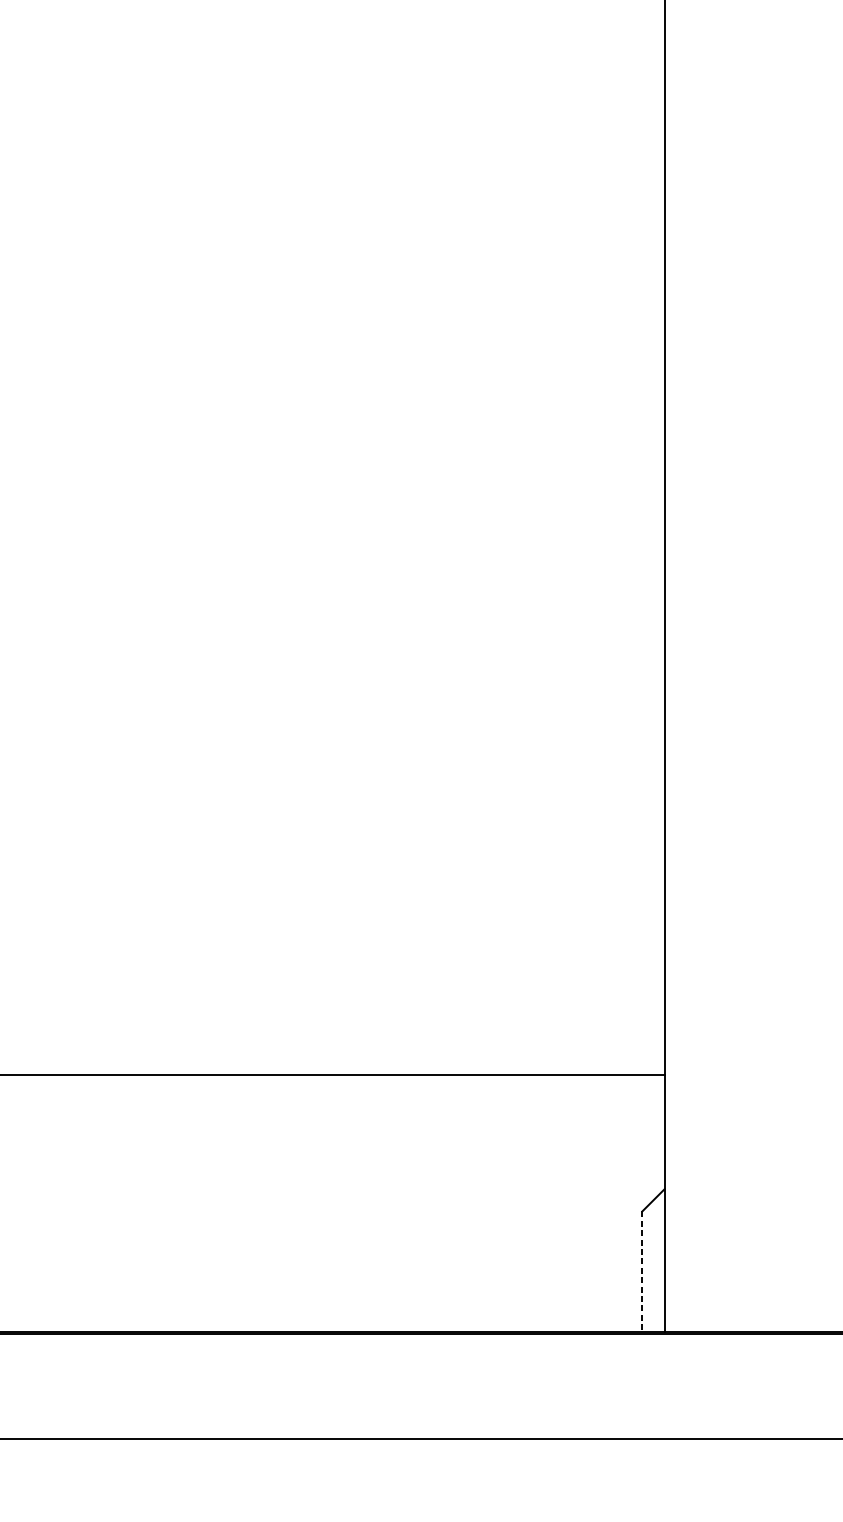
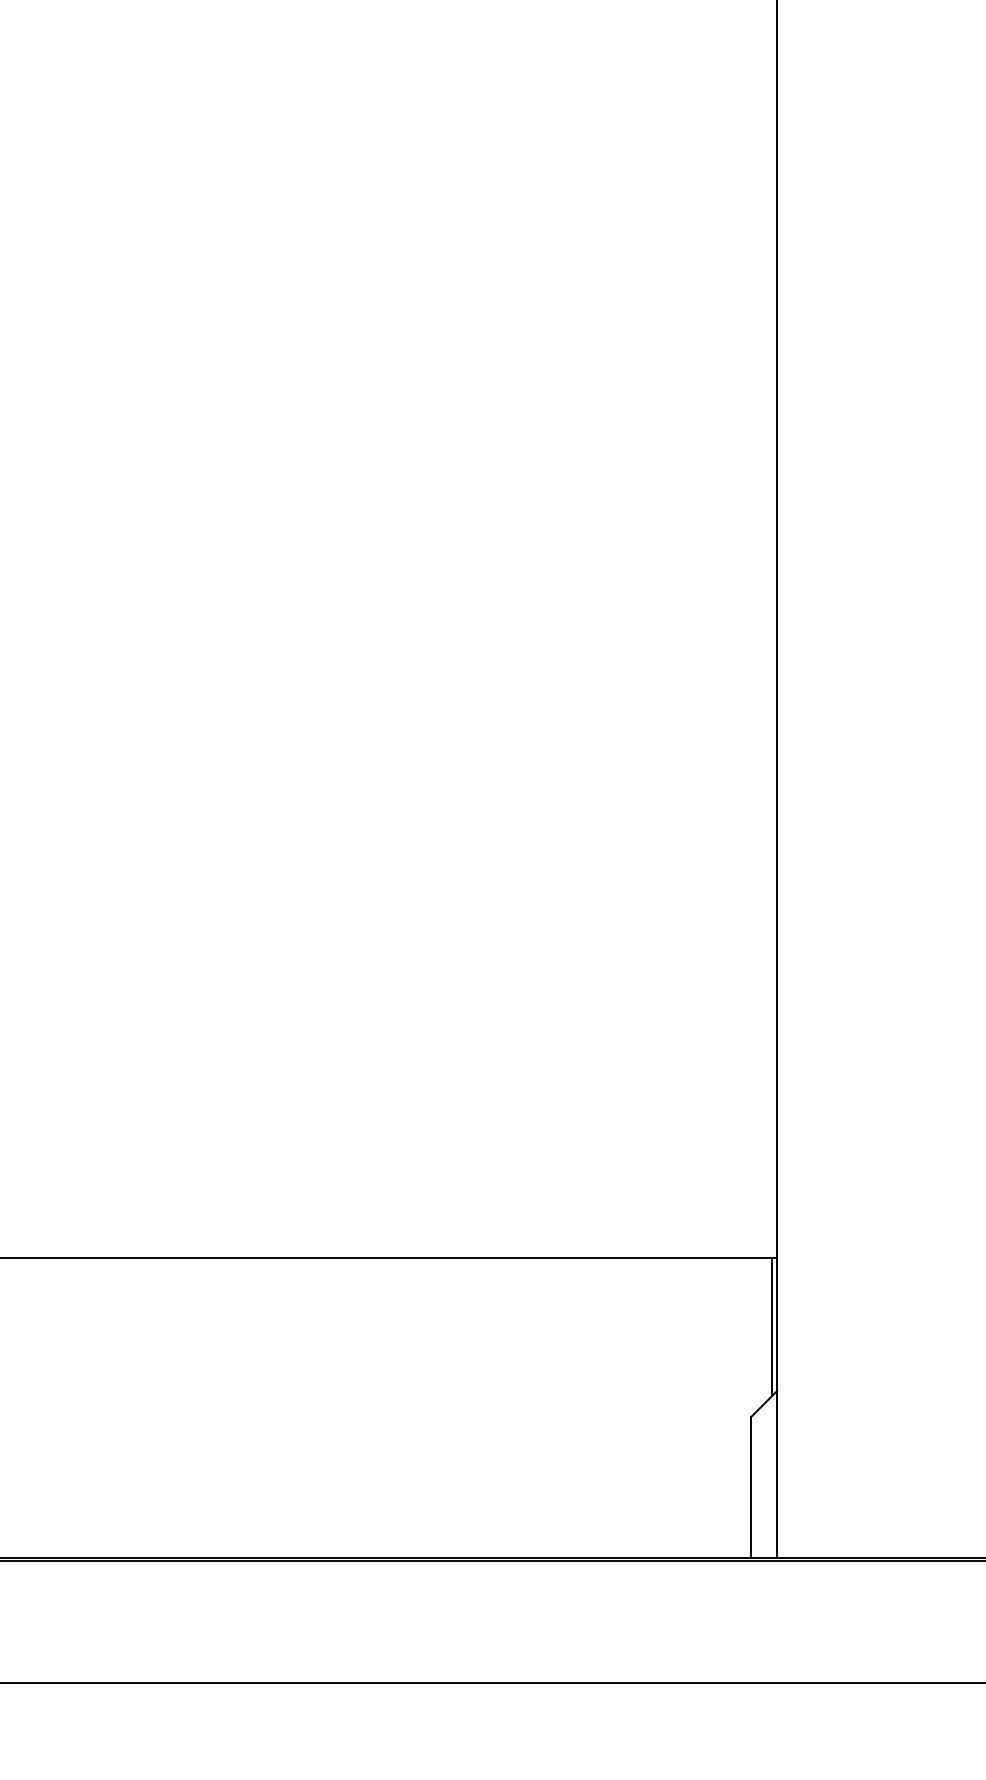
line: (660, 1134) -> (772, 1326), added
line: (642, 1271) -> (751, 1487), dashed -> solid

